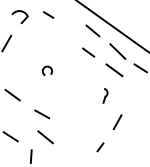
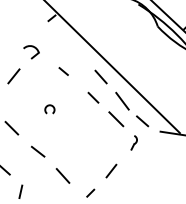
line: (48, 15) -> (63, 71), moved
part: (104, 95) -> (133, 142), moved
line: (45, 136) -> (62, 175), moved

